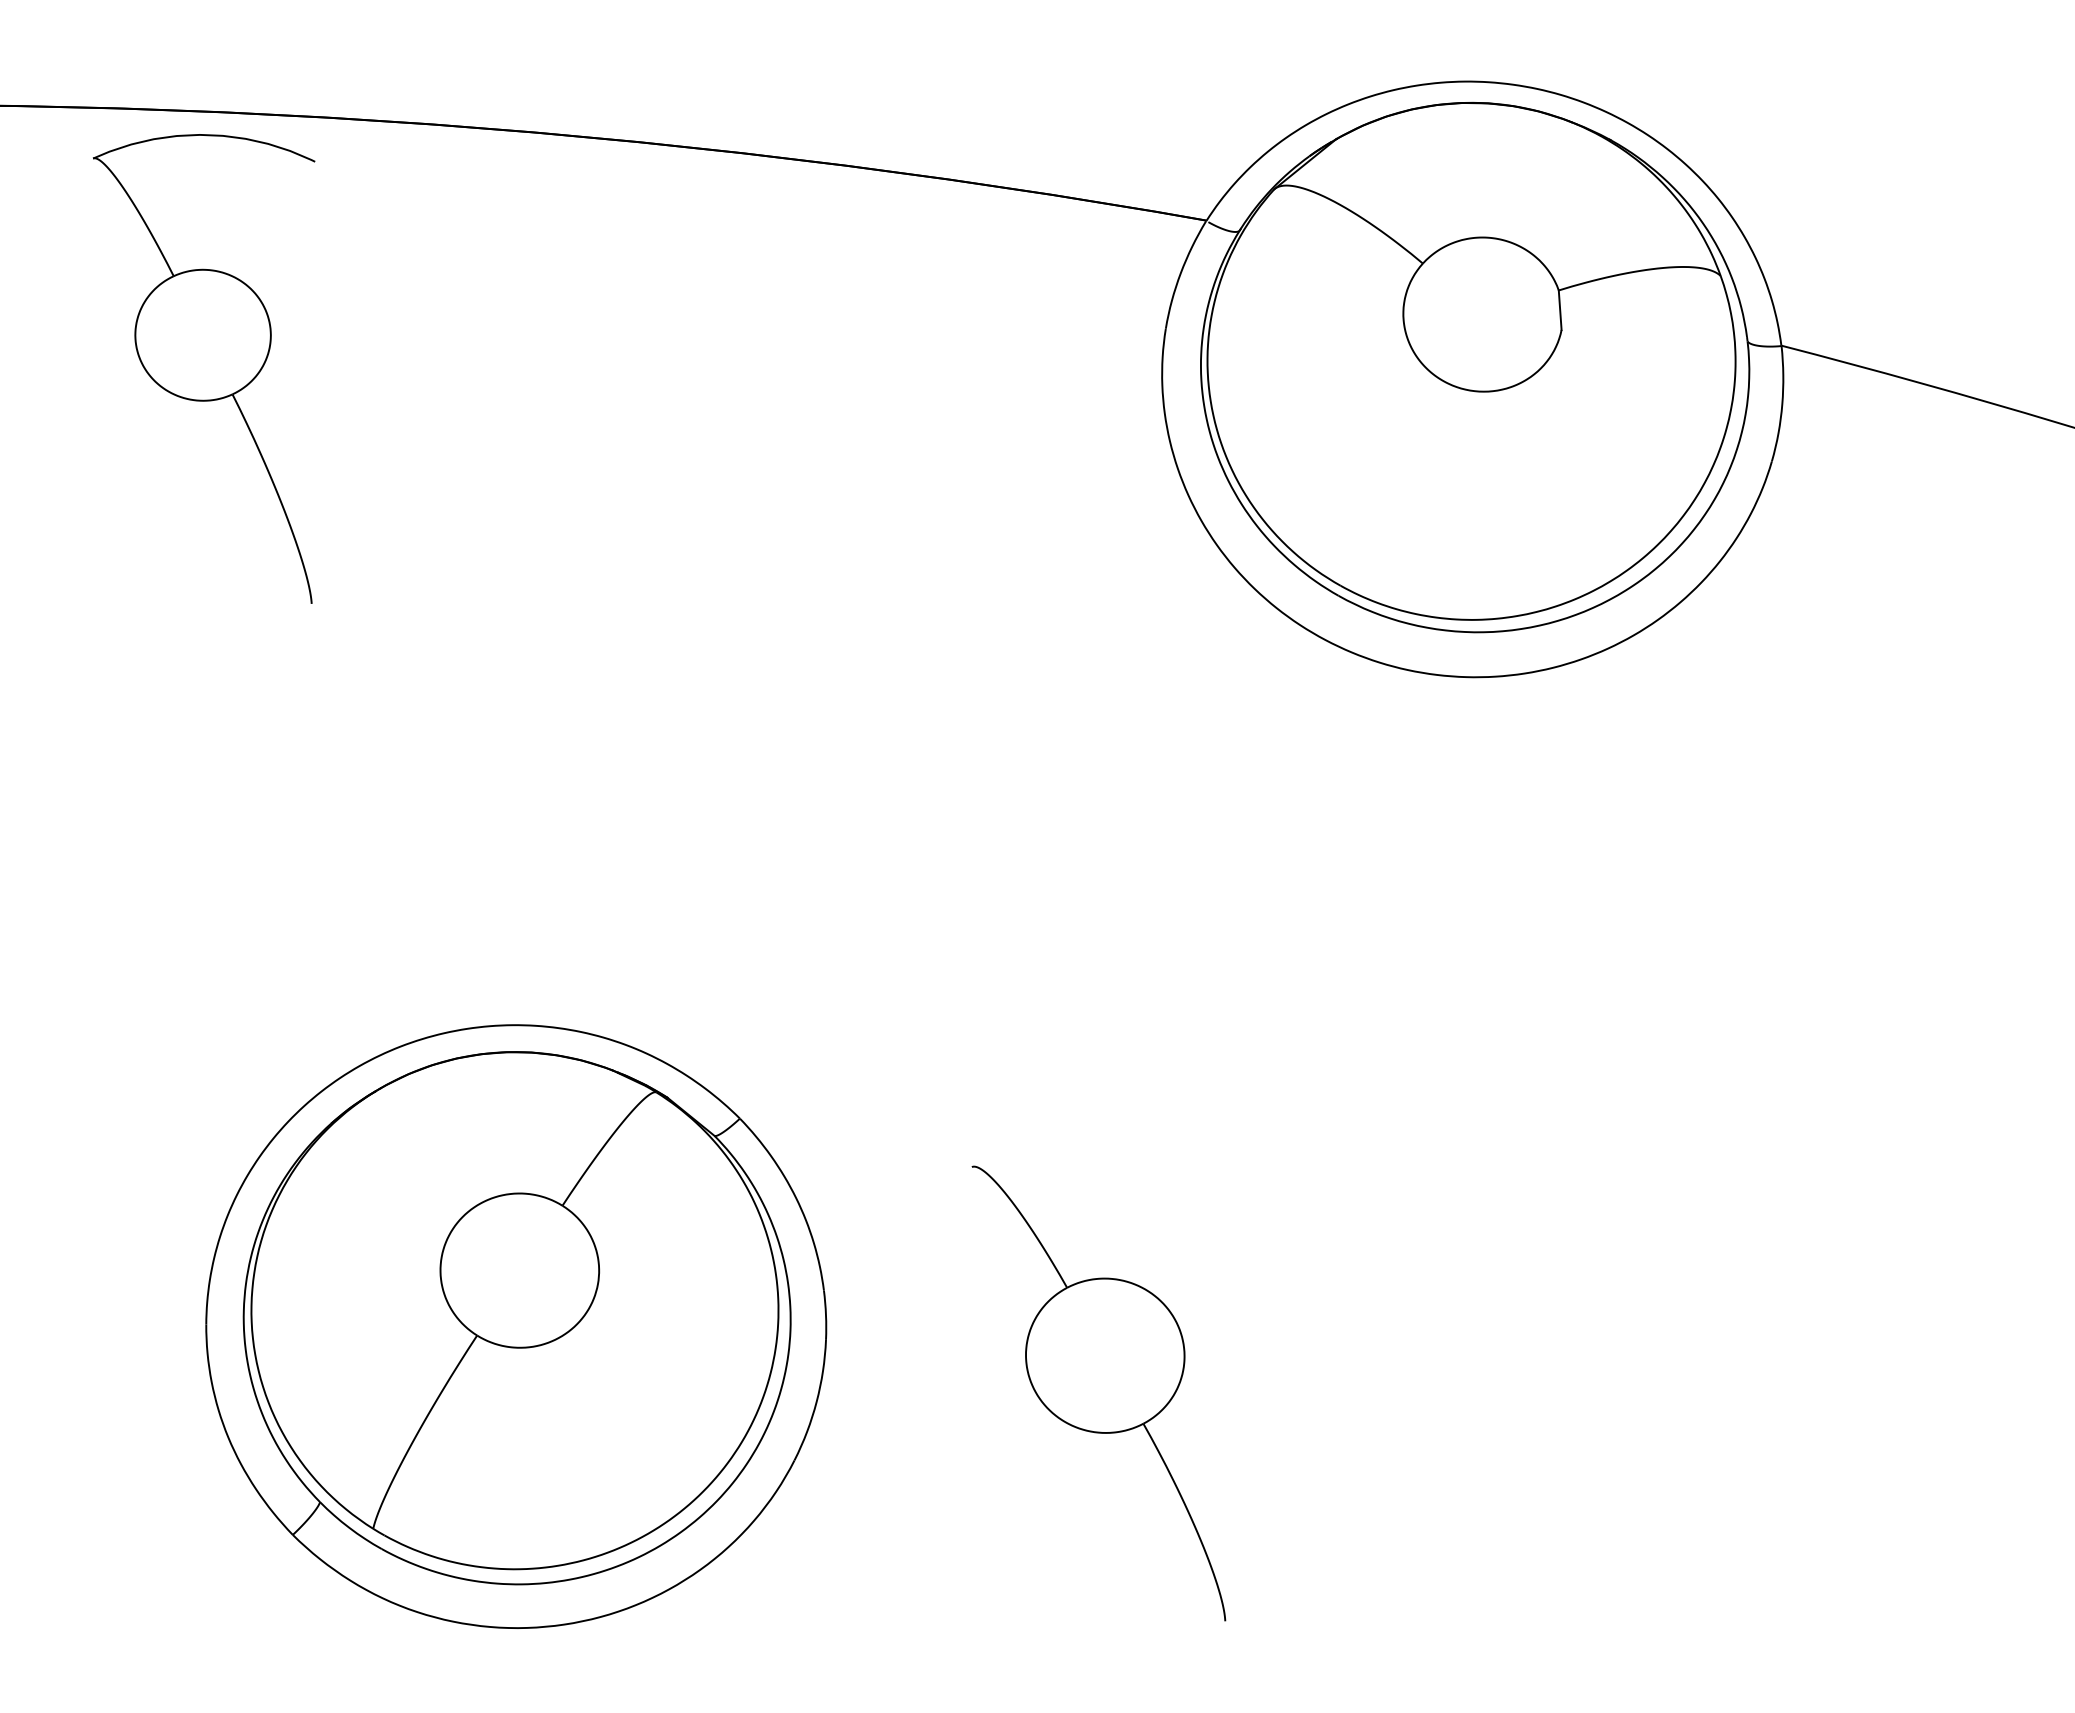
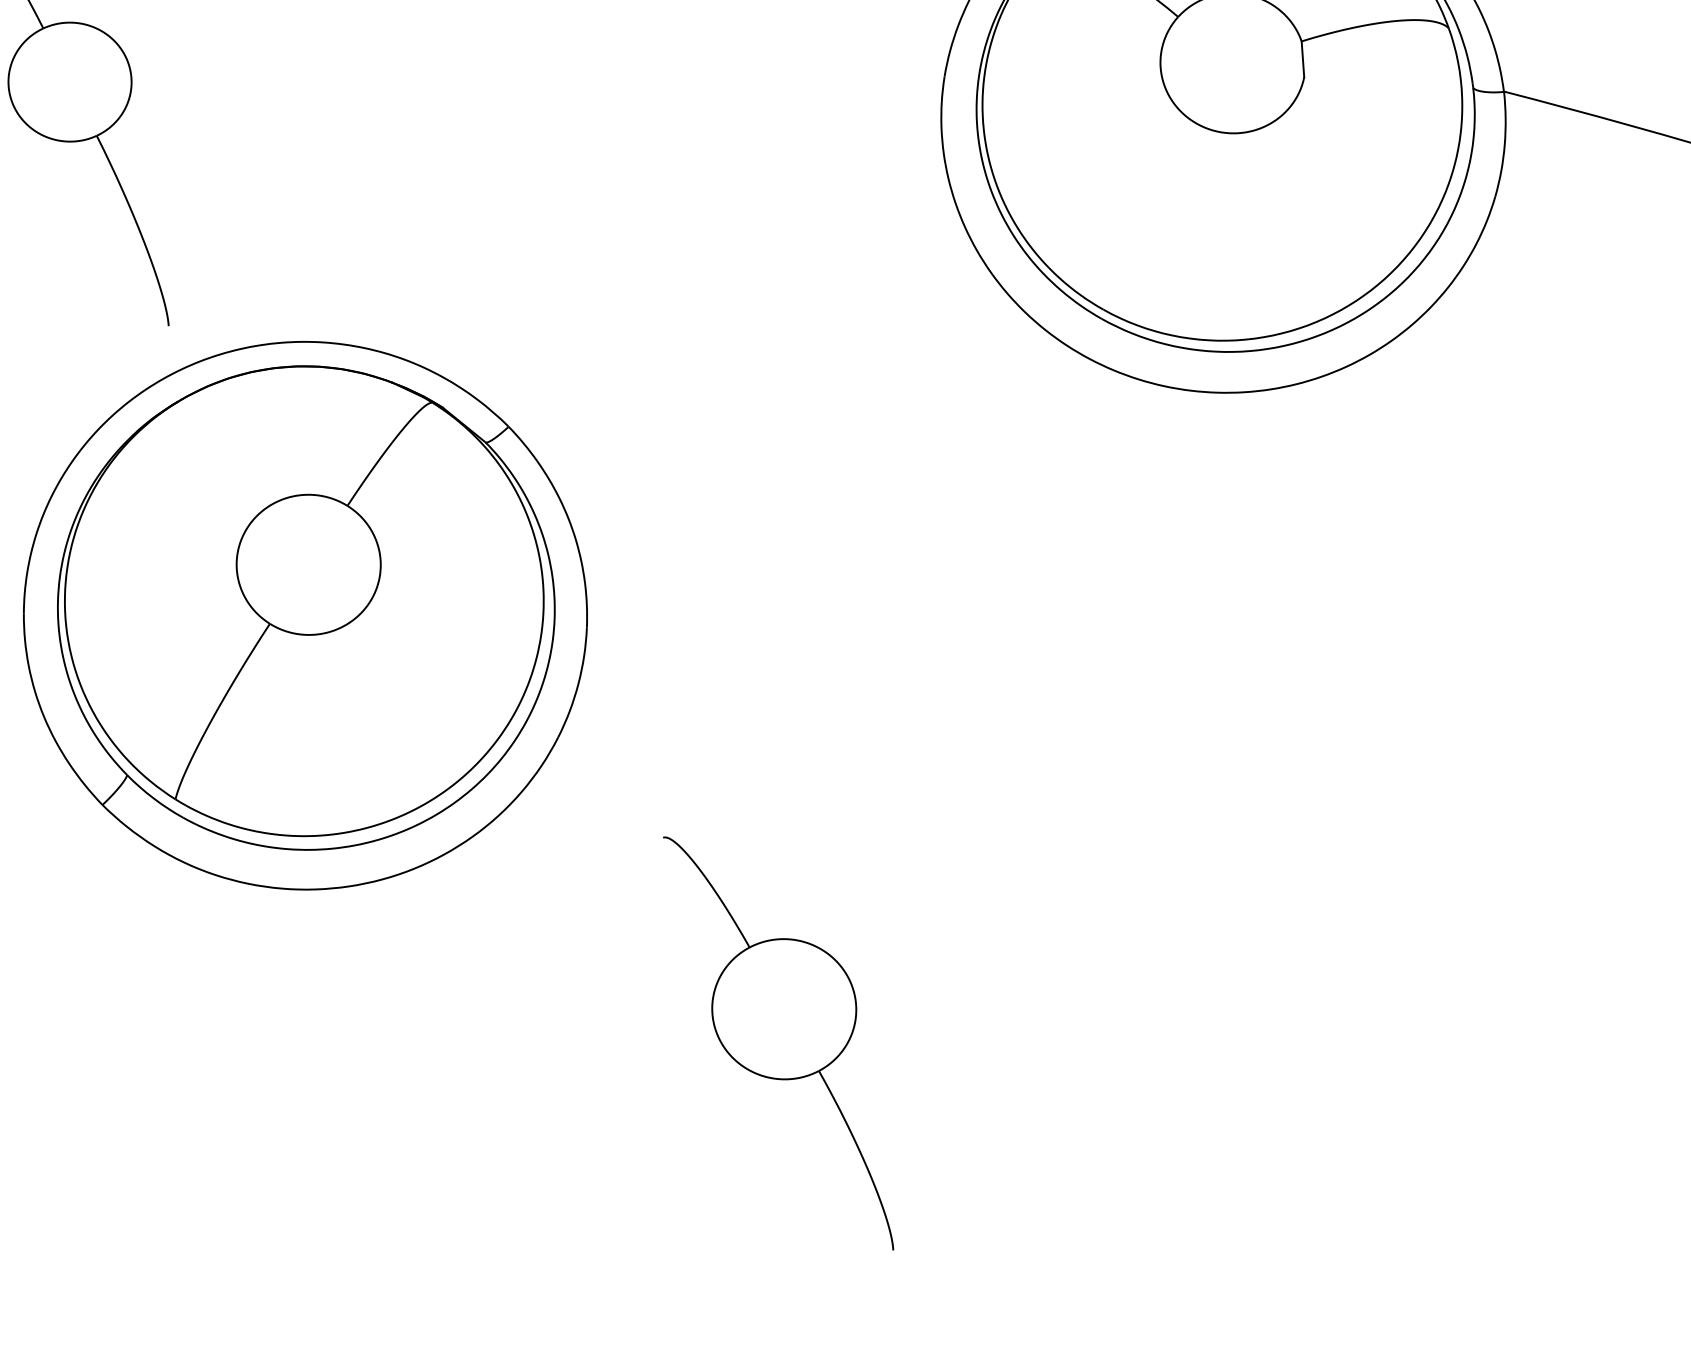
part: (516, 1326) -> (305, 615), moved
part: (1098, 1393) -> (778, 1043), moved

